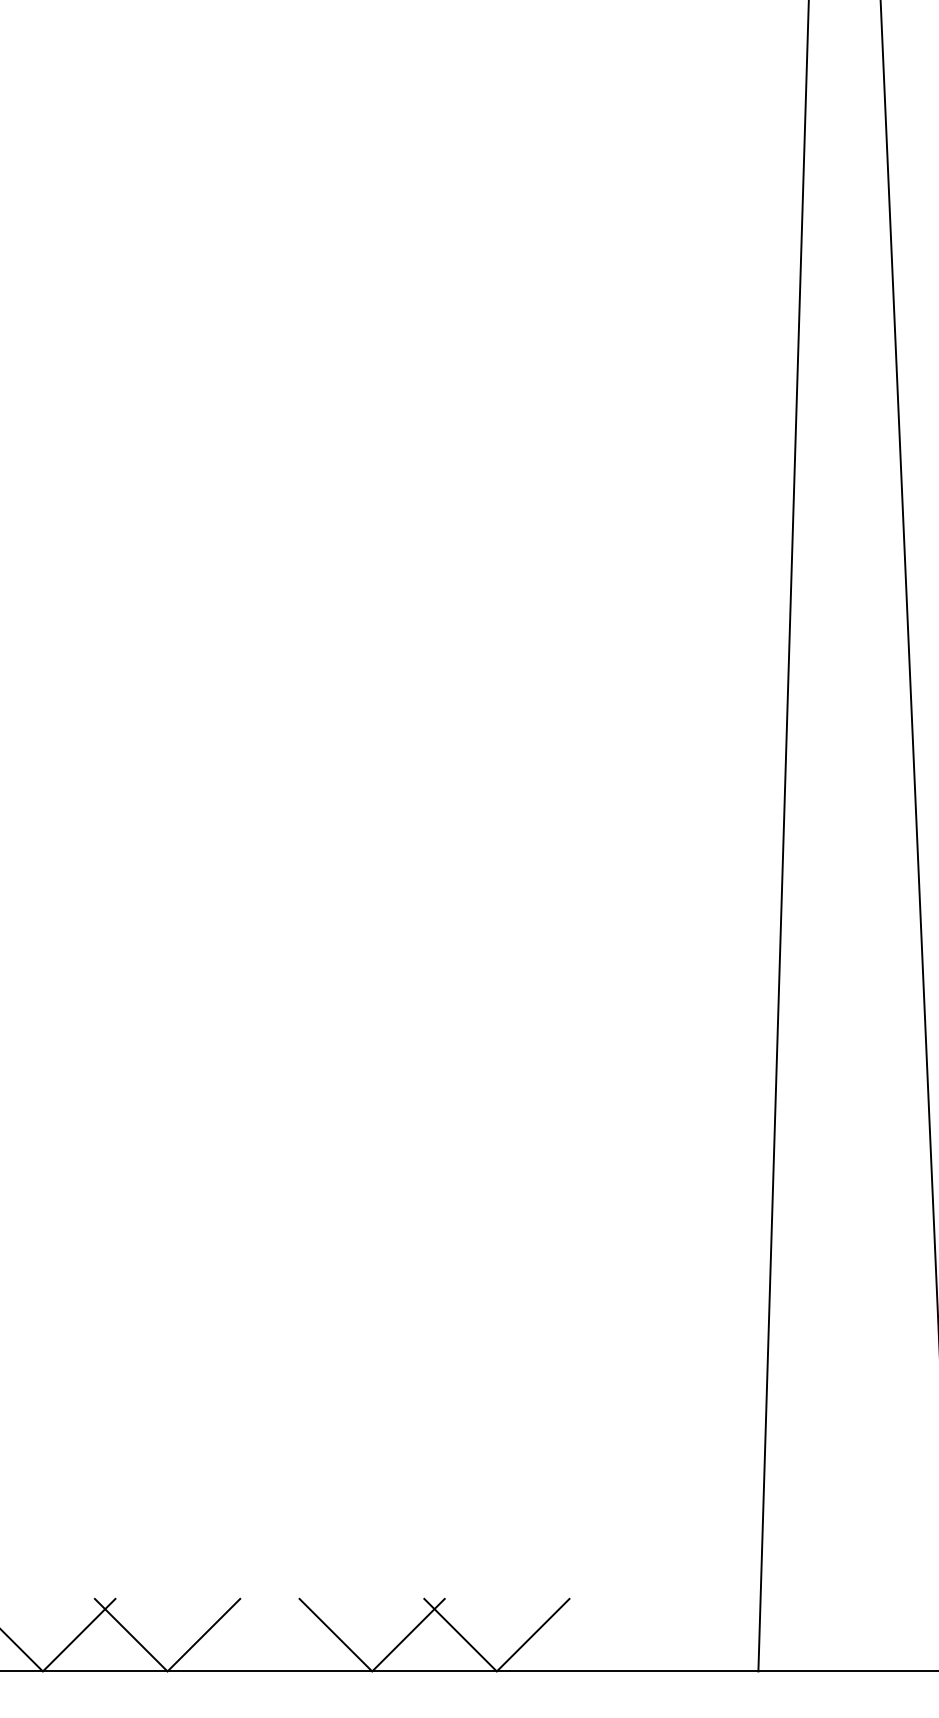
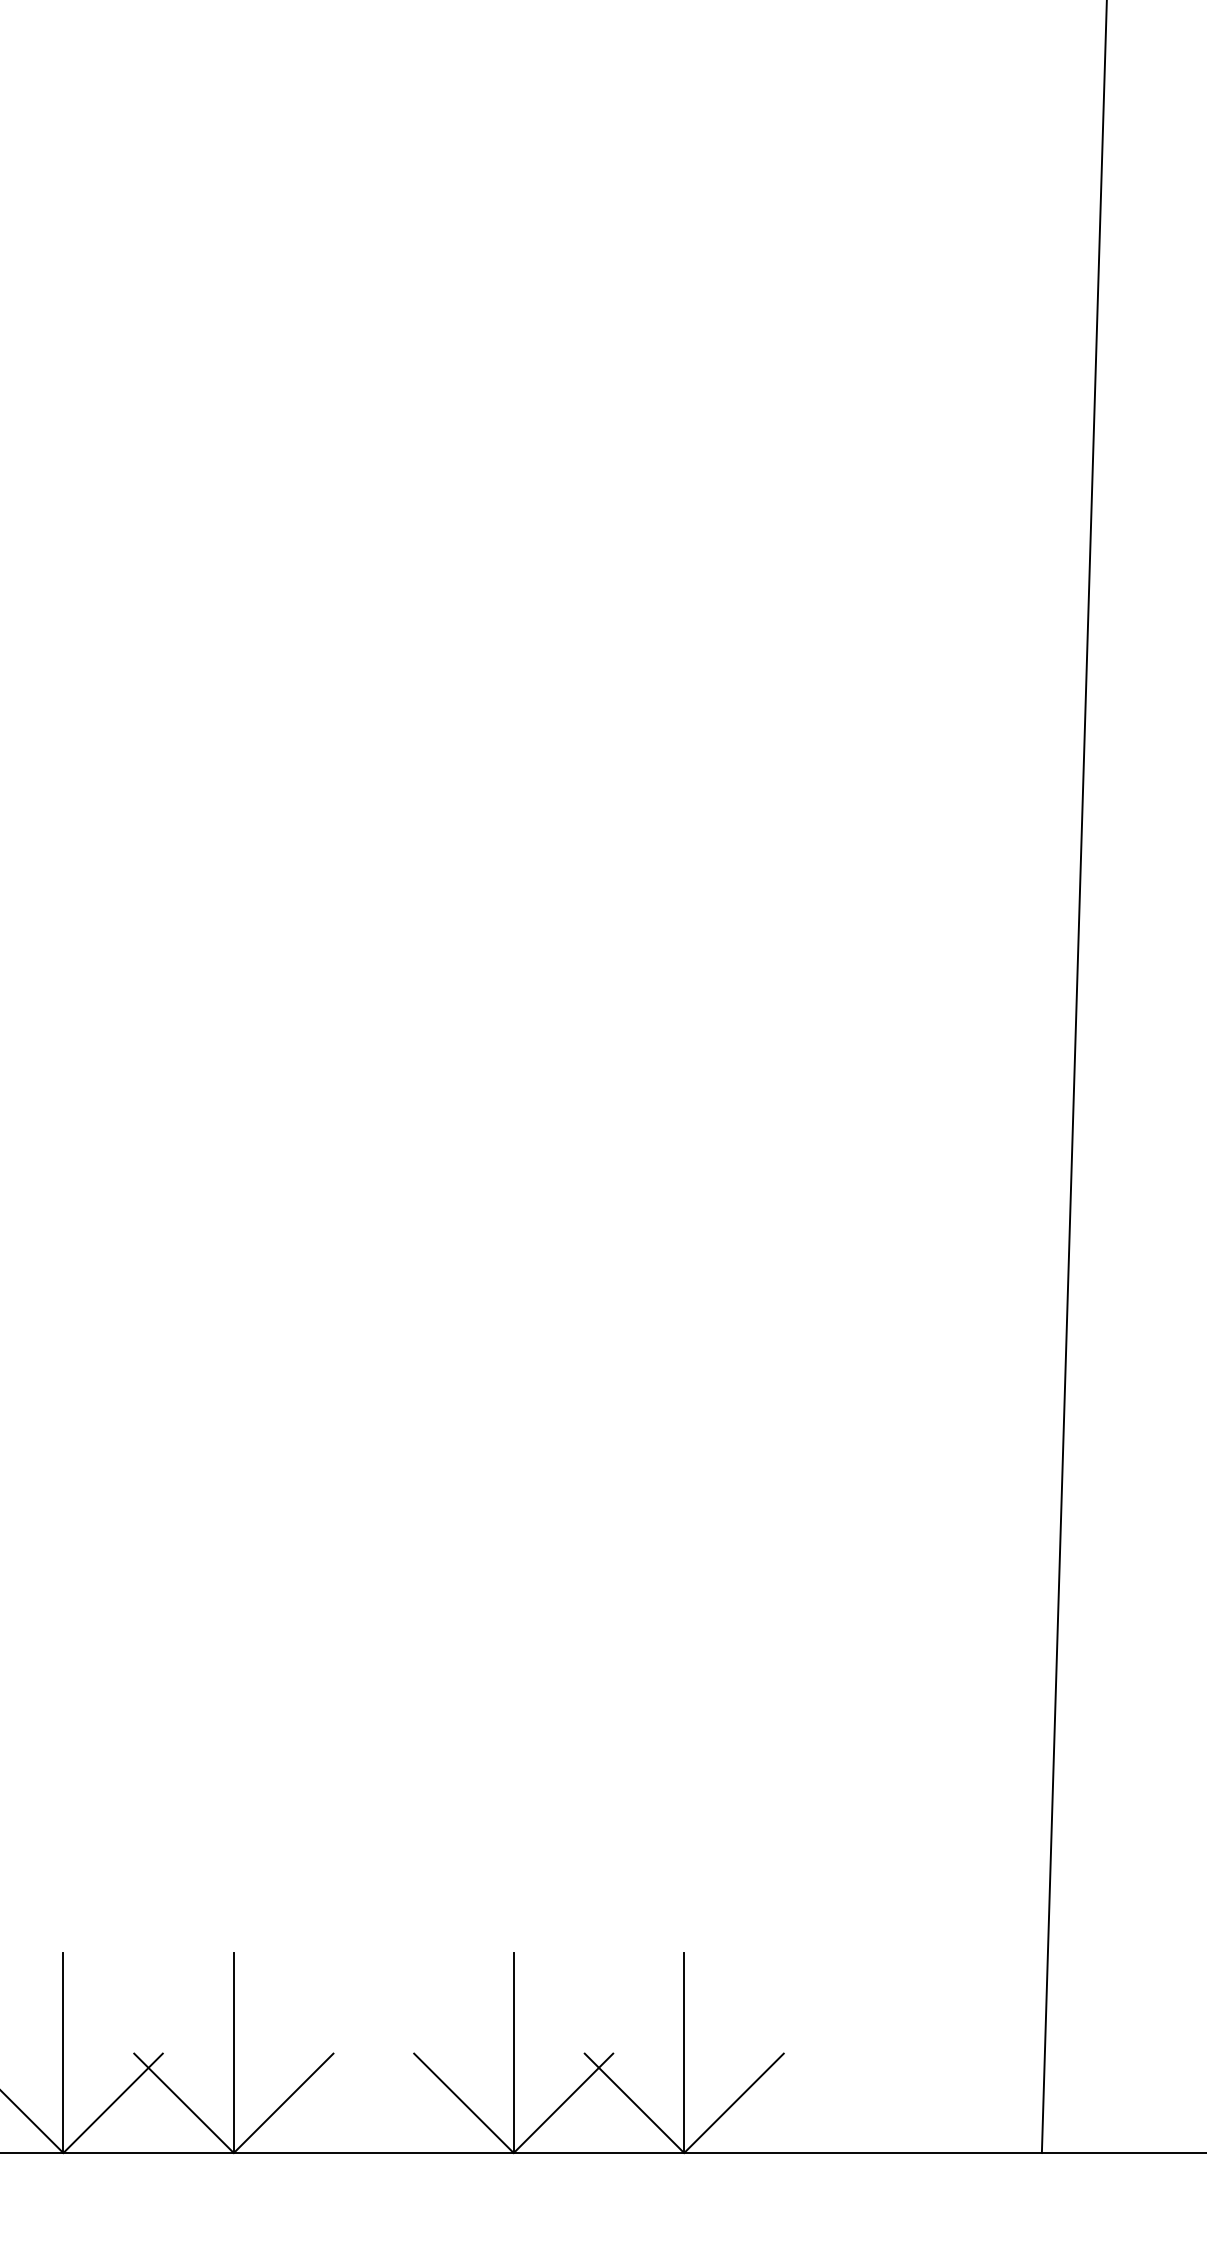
line: (42, 1597) -> (62, 2051), added
line: (167, 1597) -> (233, 2051), added
line: (372, 1597) -> (514, 2051), added
line: (496, 1597) -> (683, 2051), added

